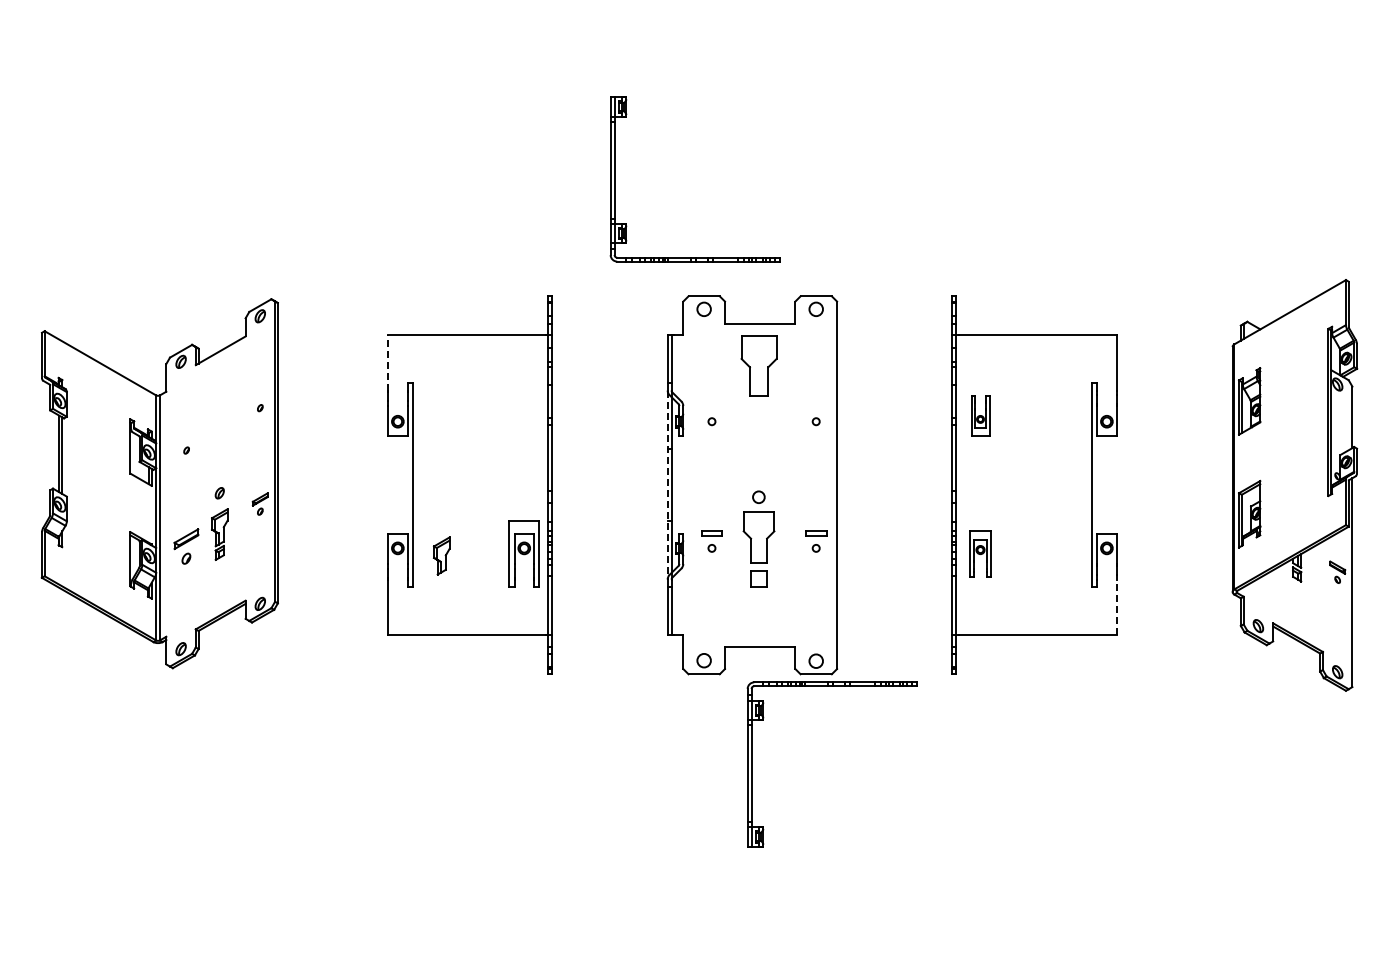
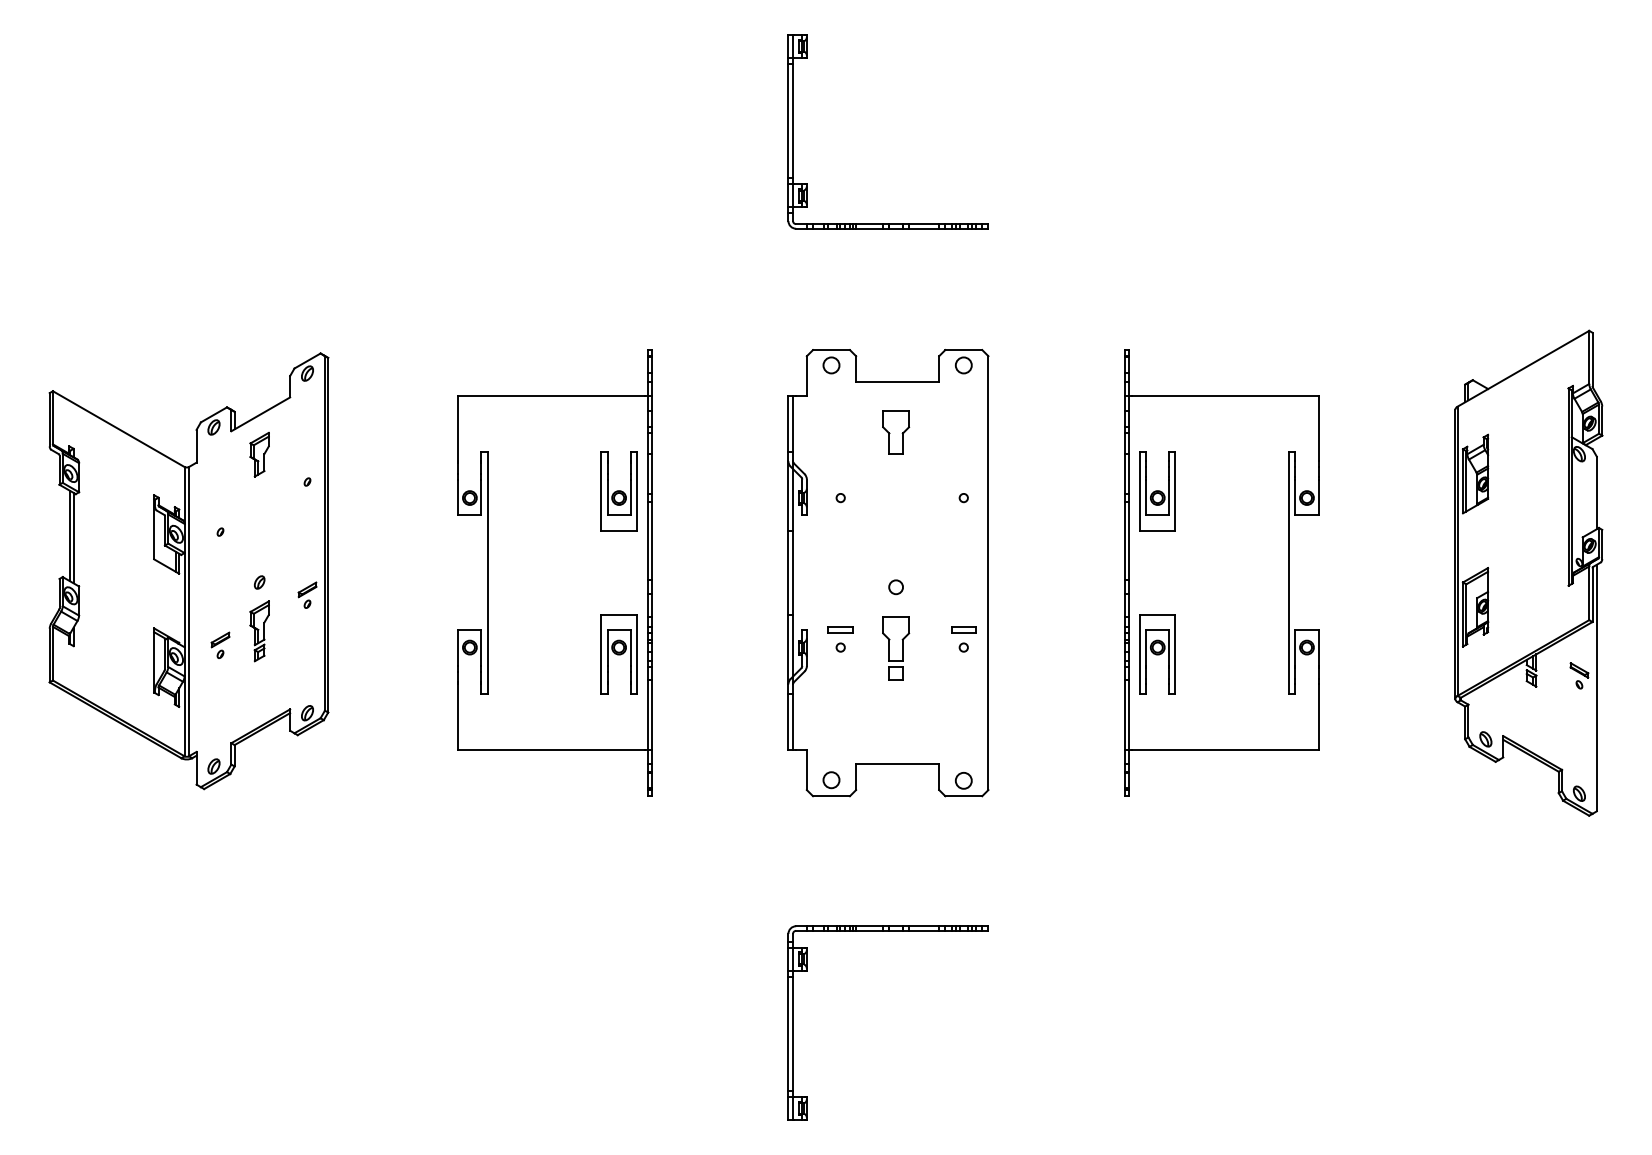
part: (694, 257) -> (887, 223), moved
line: (388, 362) -> (458, 428), dashed -> solid
part: (758, 366) -> (895, 432), size x0.62
part: (523, 415) -> (618, 490), added
part: (980, 415) -> (1157, 490), size x1.67
line: (667, 485) -> (788, 573), dashed -> solid
part: (186, 546) -> (220, 645), size x0.62
part: (758, 548) -> (895, 647), size x0.71
part: (980, 553) -> (1157, 653), size x1.43
part: (441, 555) -> (259, 454), moved
line: (1116, 607) -> (1318, 717), dashed -> solid
part: (831, 686) -> (887, 931), moved

